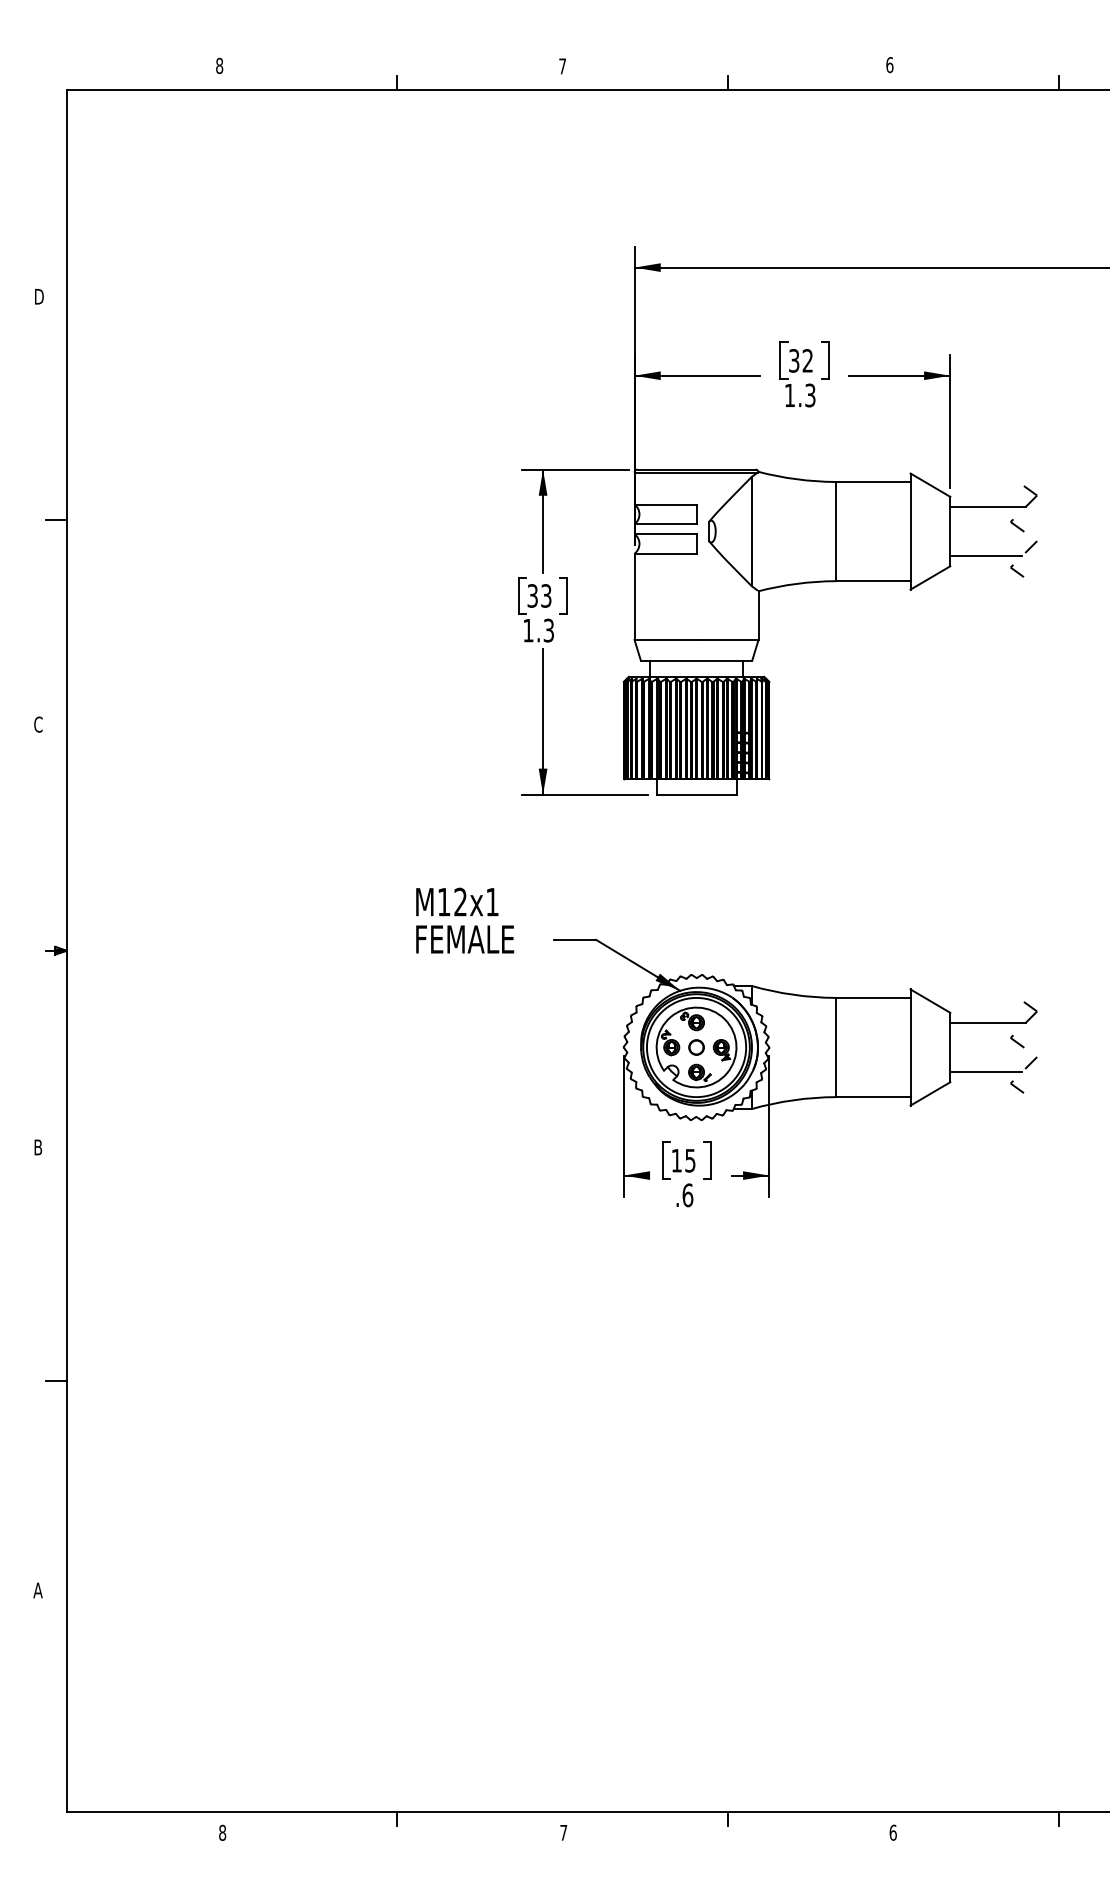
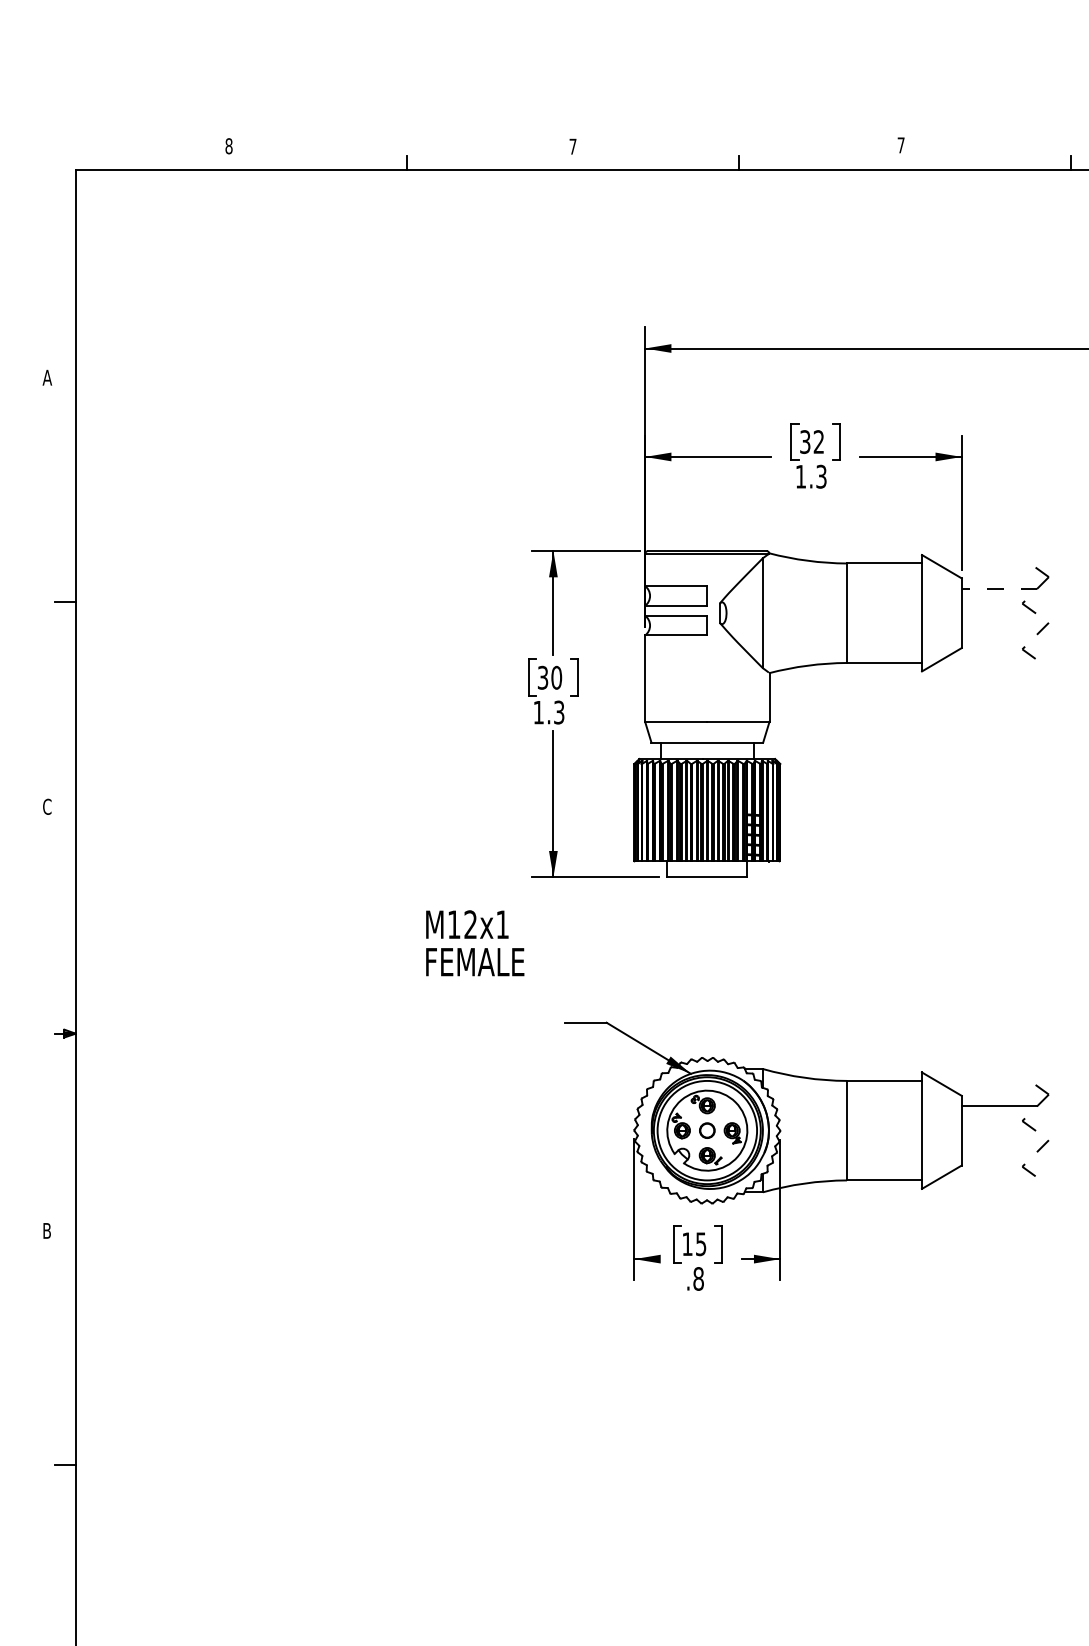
text: (889, 65) -> (900, 145), 6 -> 7
text: (38, 296) -> (47, 377), D -> A
line: (987, 507) -> (999, 589), solid -> dashed
line: (986, 556) -> (998, 638), removed
text: (546, 595) -> (556, 677), 33 -> 30
text: (465, 920) -> (475, 943), moved
line: (986, 1072) -> (998, 1155), removed
text: (687, 1195) -> (698, 1279), .6 -> .8

